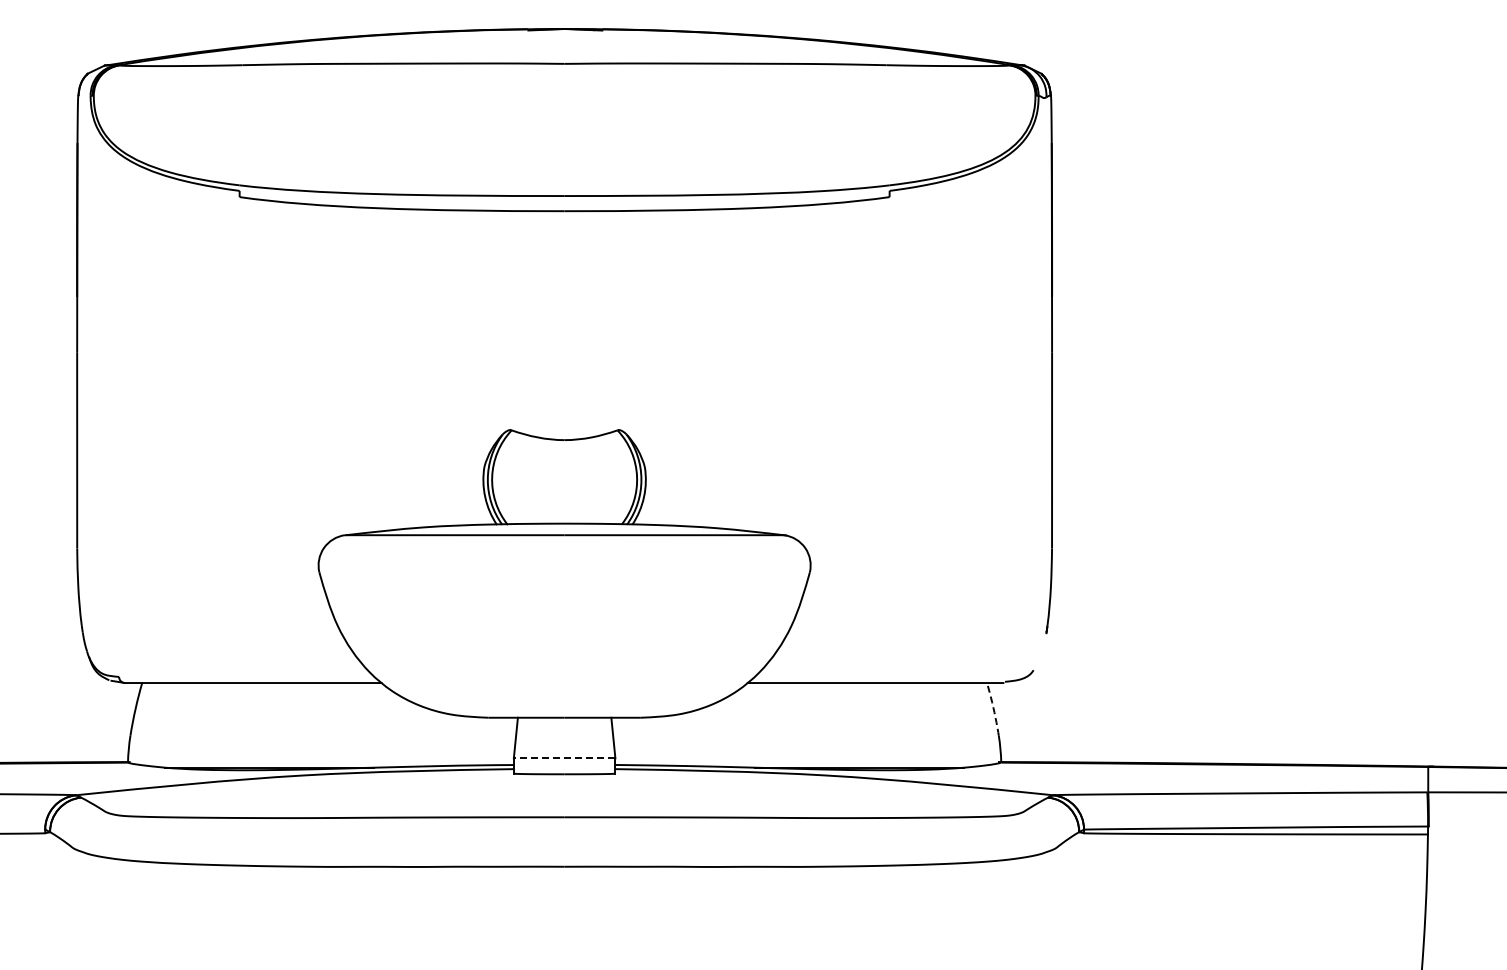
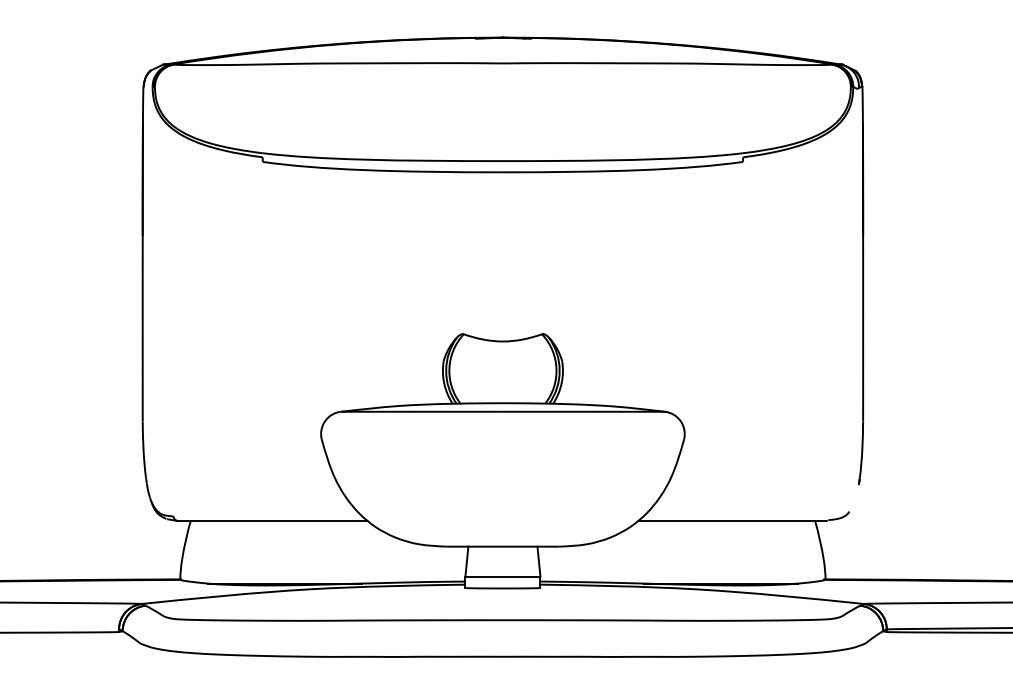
arc: (993, 708) -> (819, 539), dashed -> solid
line: (564, 758) -> (502, 576), dashed -> solid

